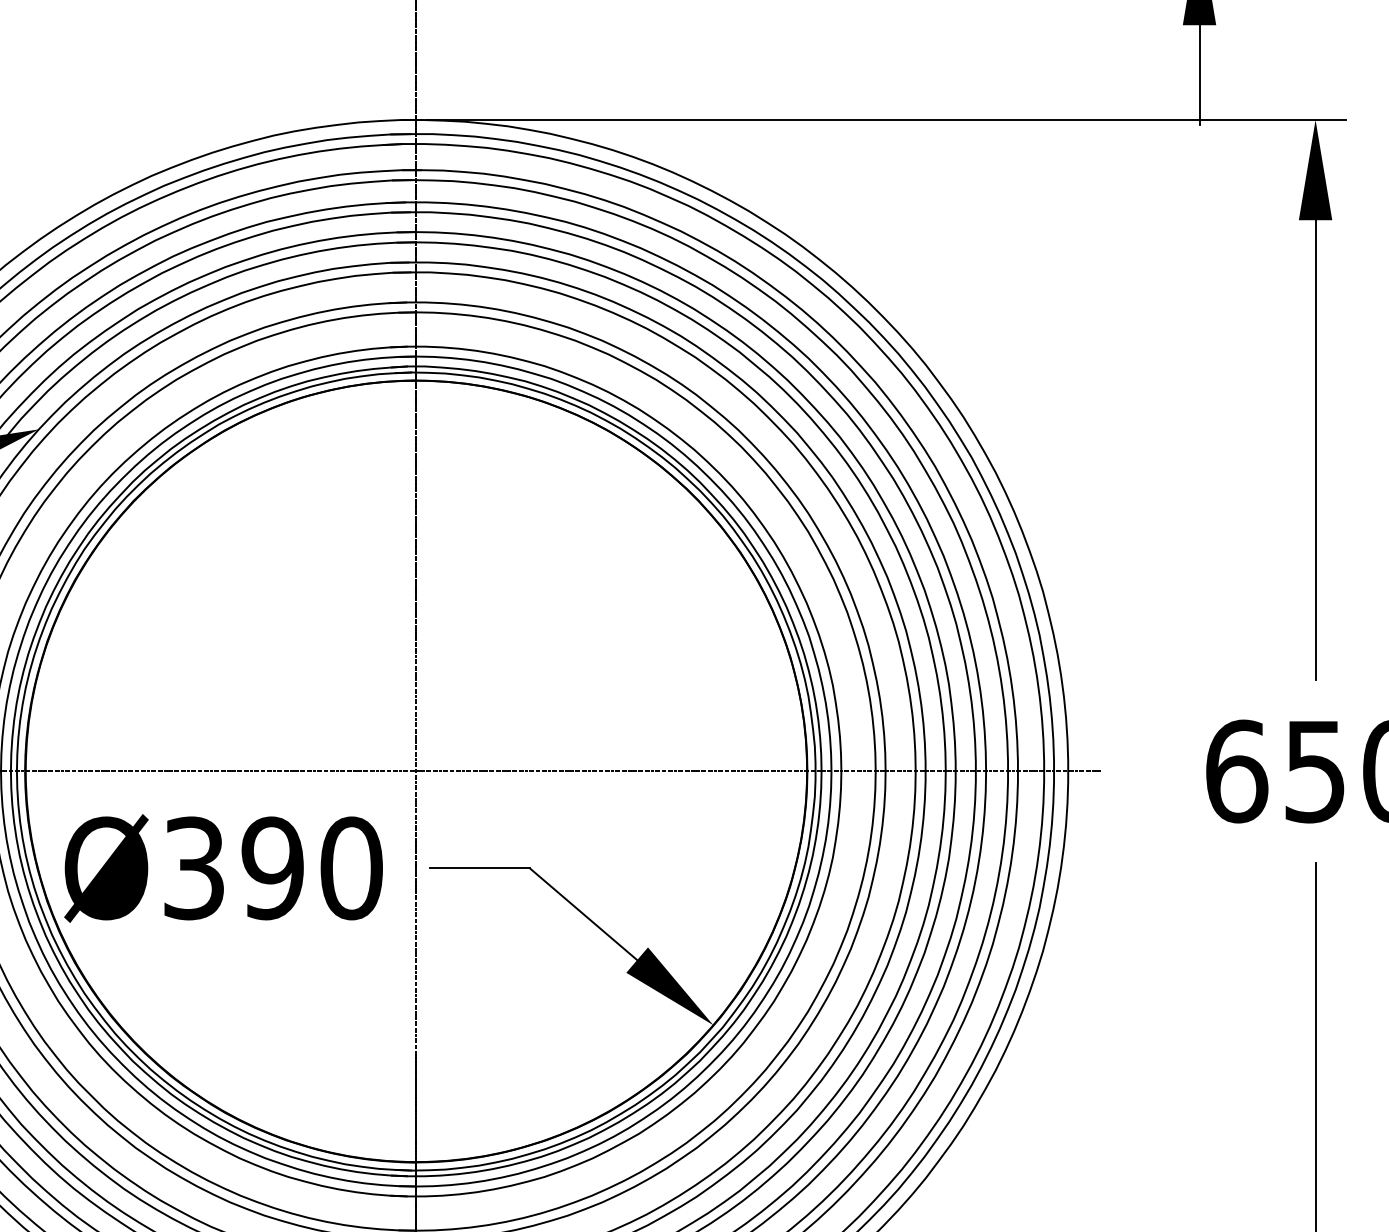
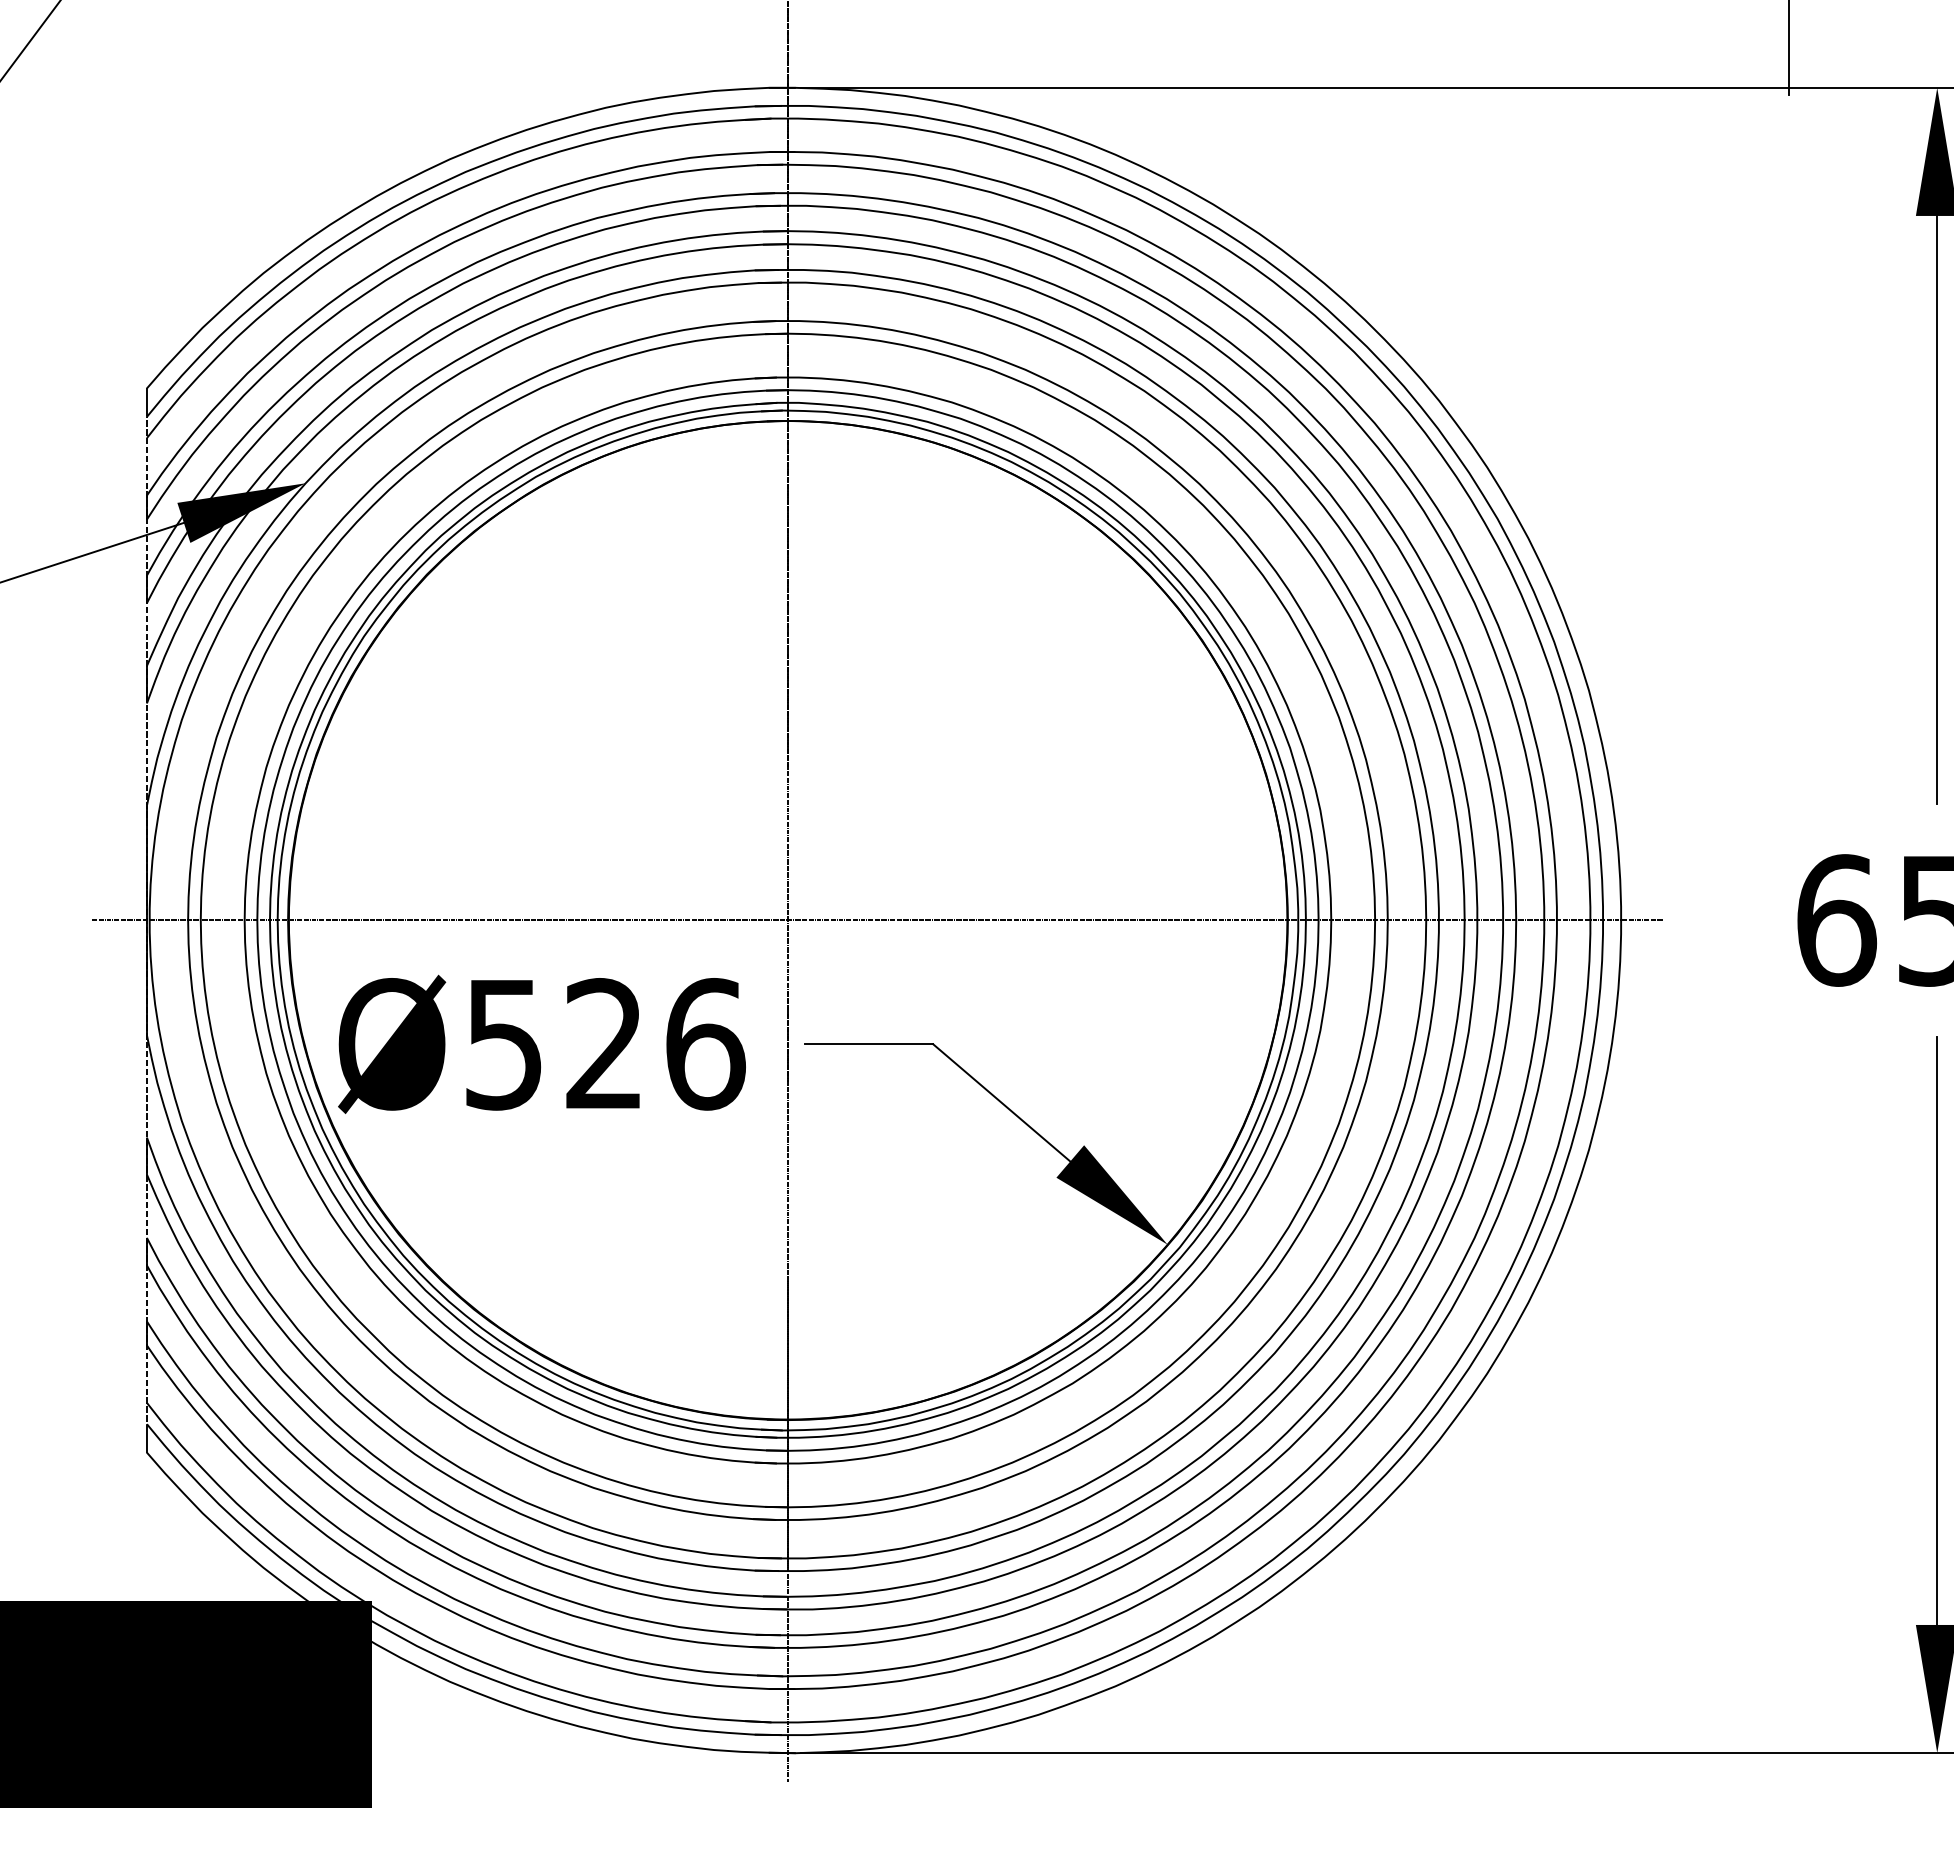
text: (273, 868) -> (605, 1044), Ø390 -> Ø526

